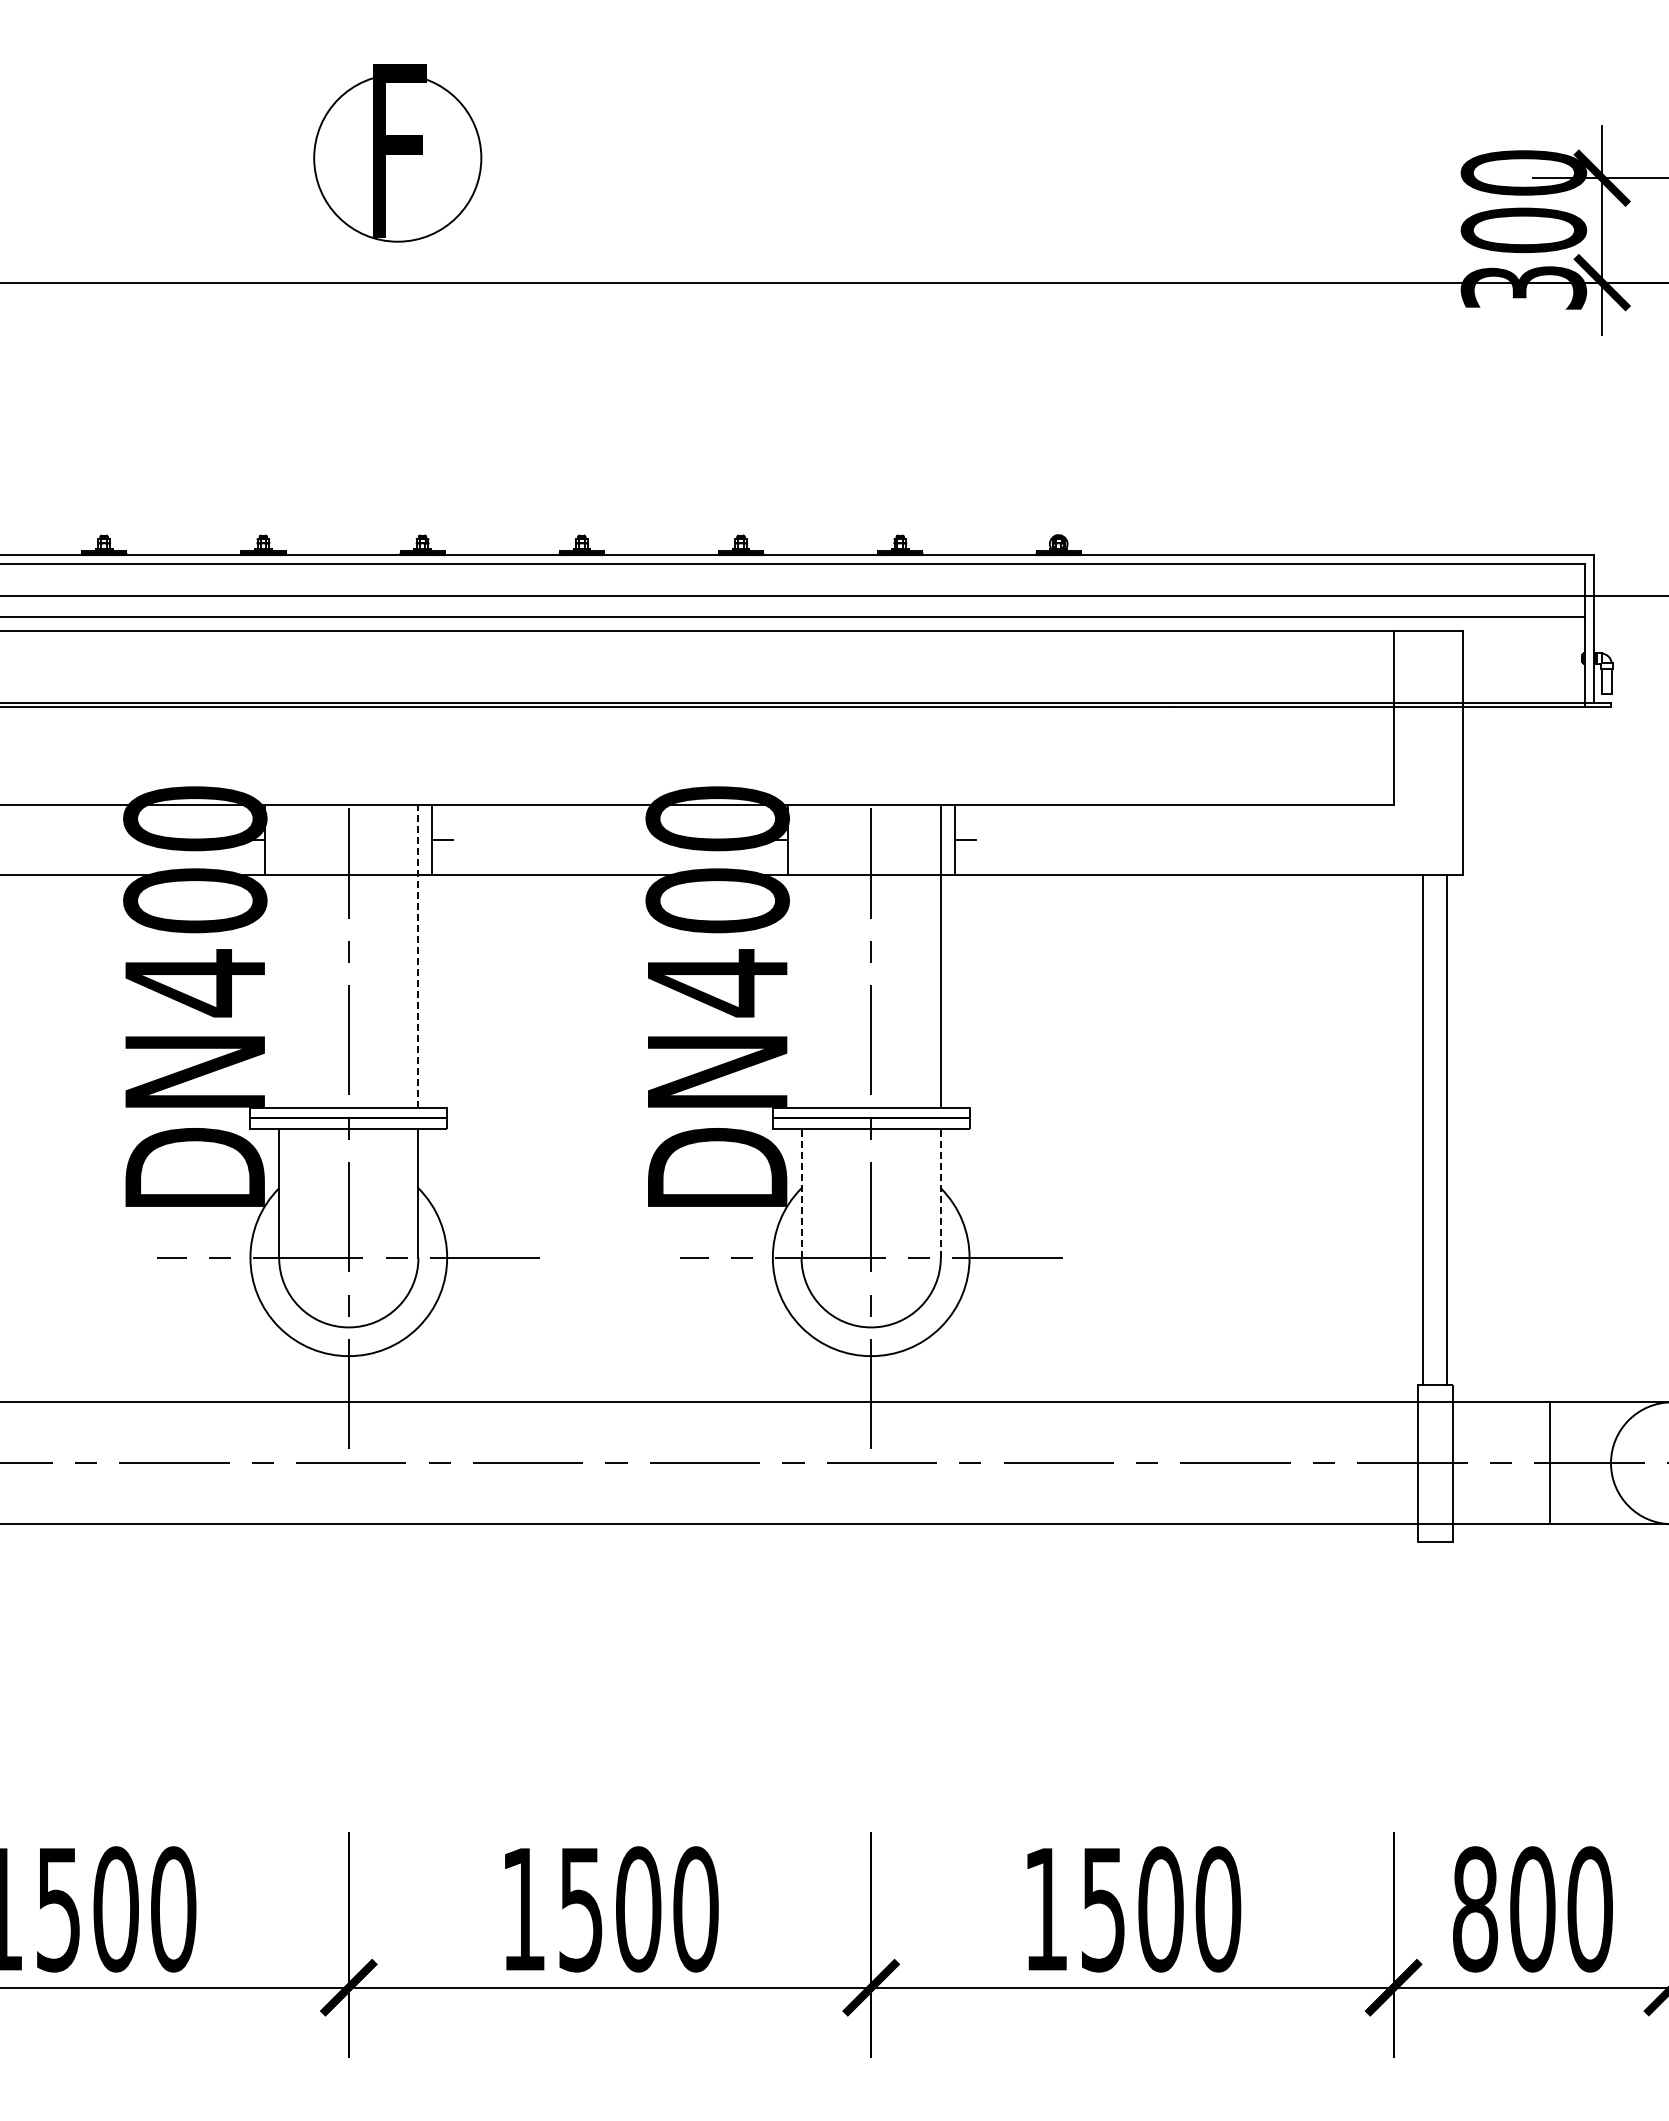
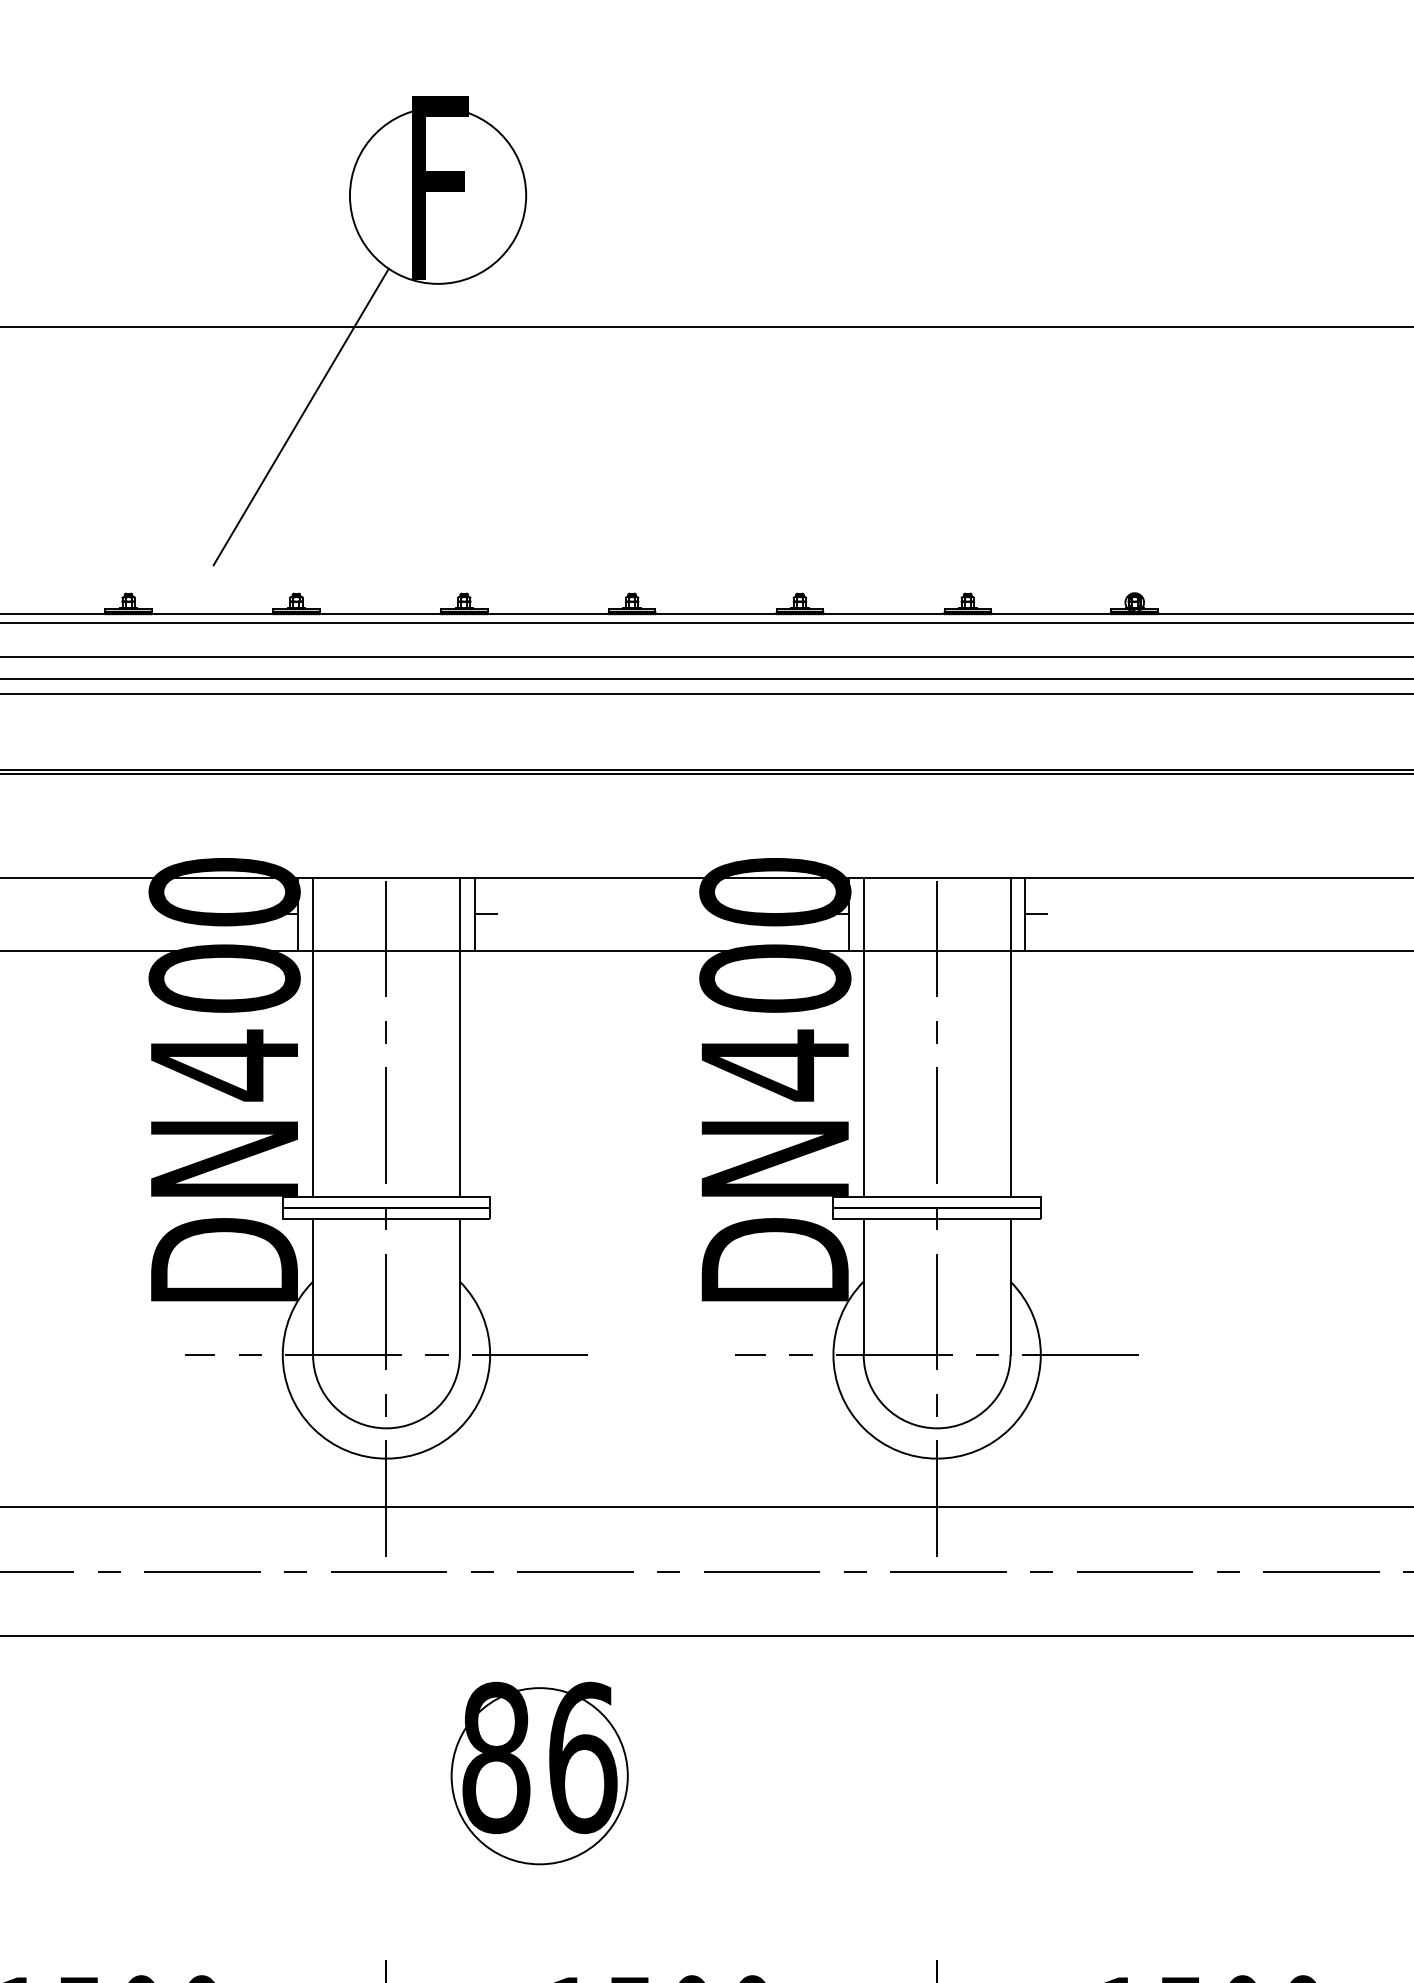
line: (267, 367) -> (300, 416), added
line: (279, 956) -> (313, 1037), added
line: (418, 956) -> (459, 1037), dashed -> solid
line: (801, 956) -> (863, 1037), added
line: (801, 1192) -> (863, 1286), dashed -> solid
line: (940, 1192) -> (1010, 1286), dashed -> solid
part: (493, 1654) -> (538, 1773), added

